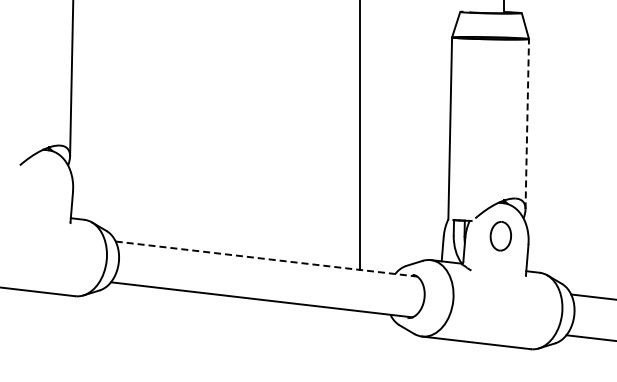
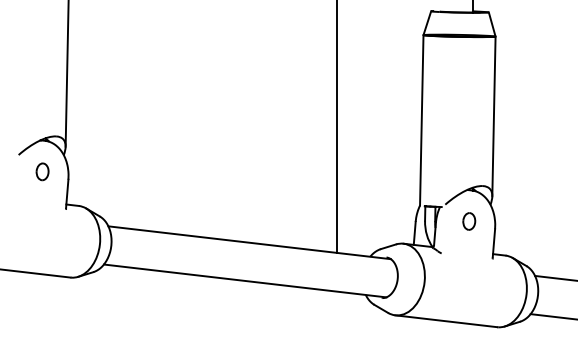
line: (527, 123) -> (494, 115), dashed -> solid
part: (45, 183) -> (42, 171), added
part: (500, 236) -> (468, 221), size x0.62
line: (266, 259) -> (249, 243), dashed -> solid

